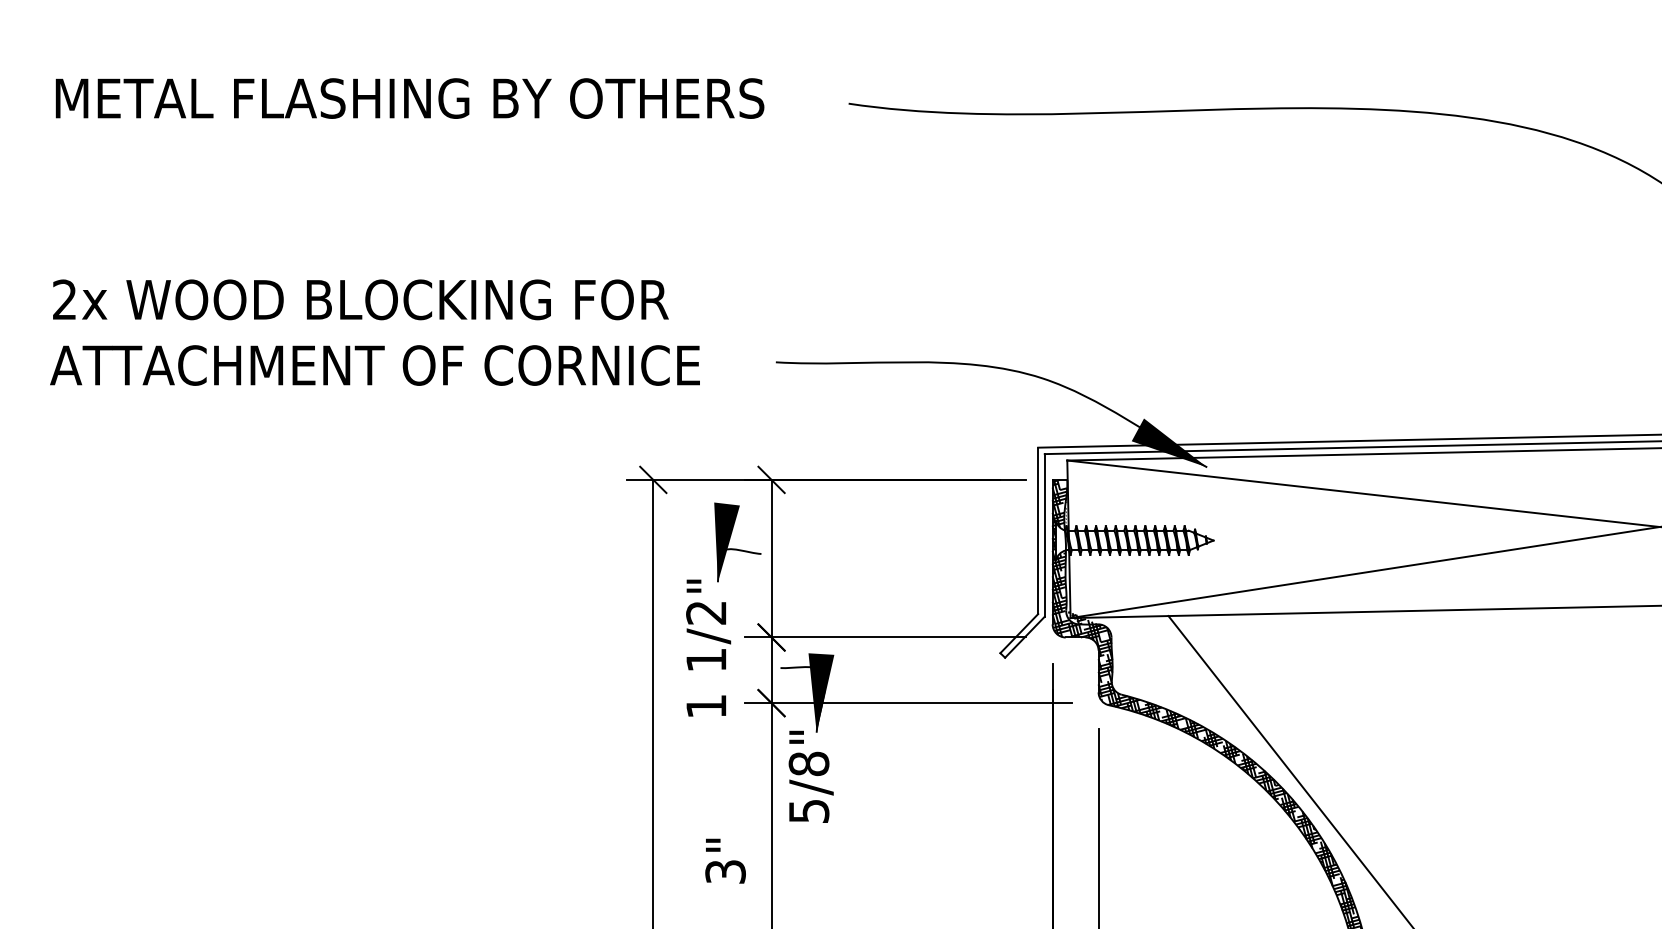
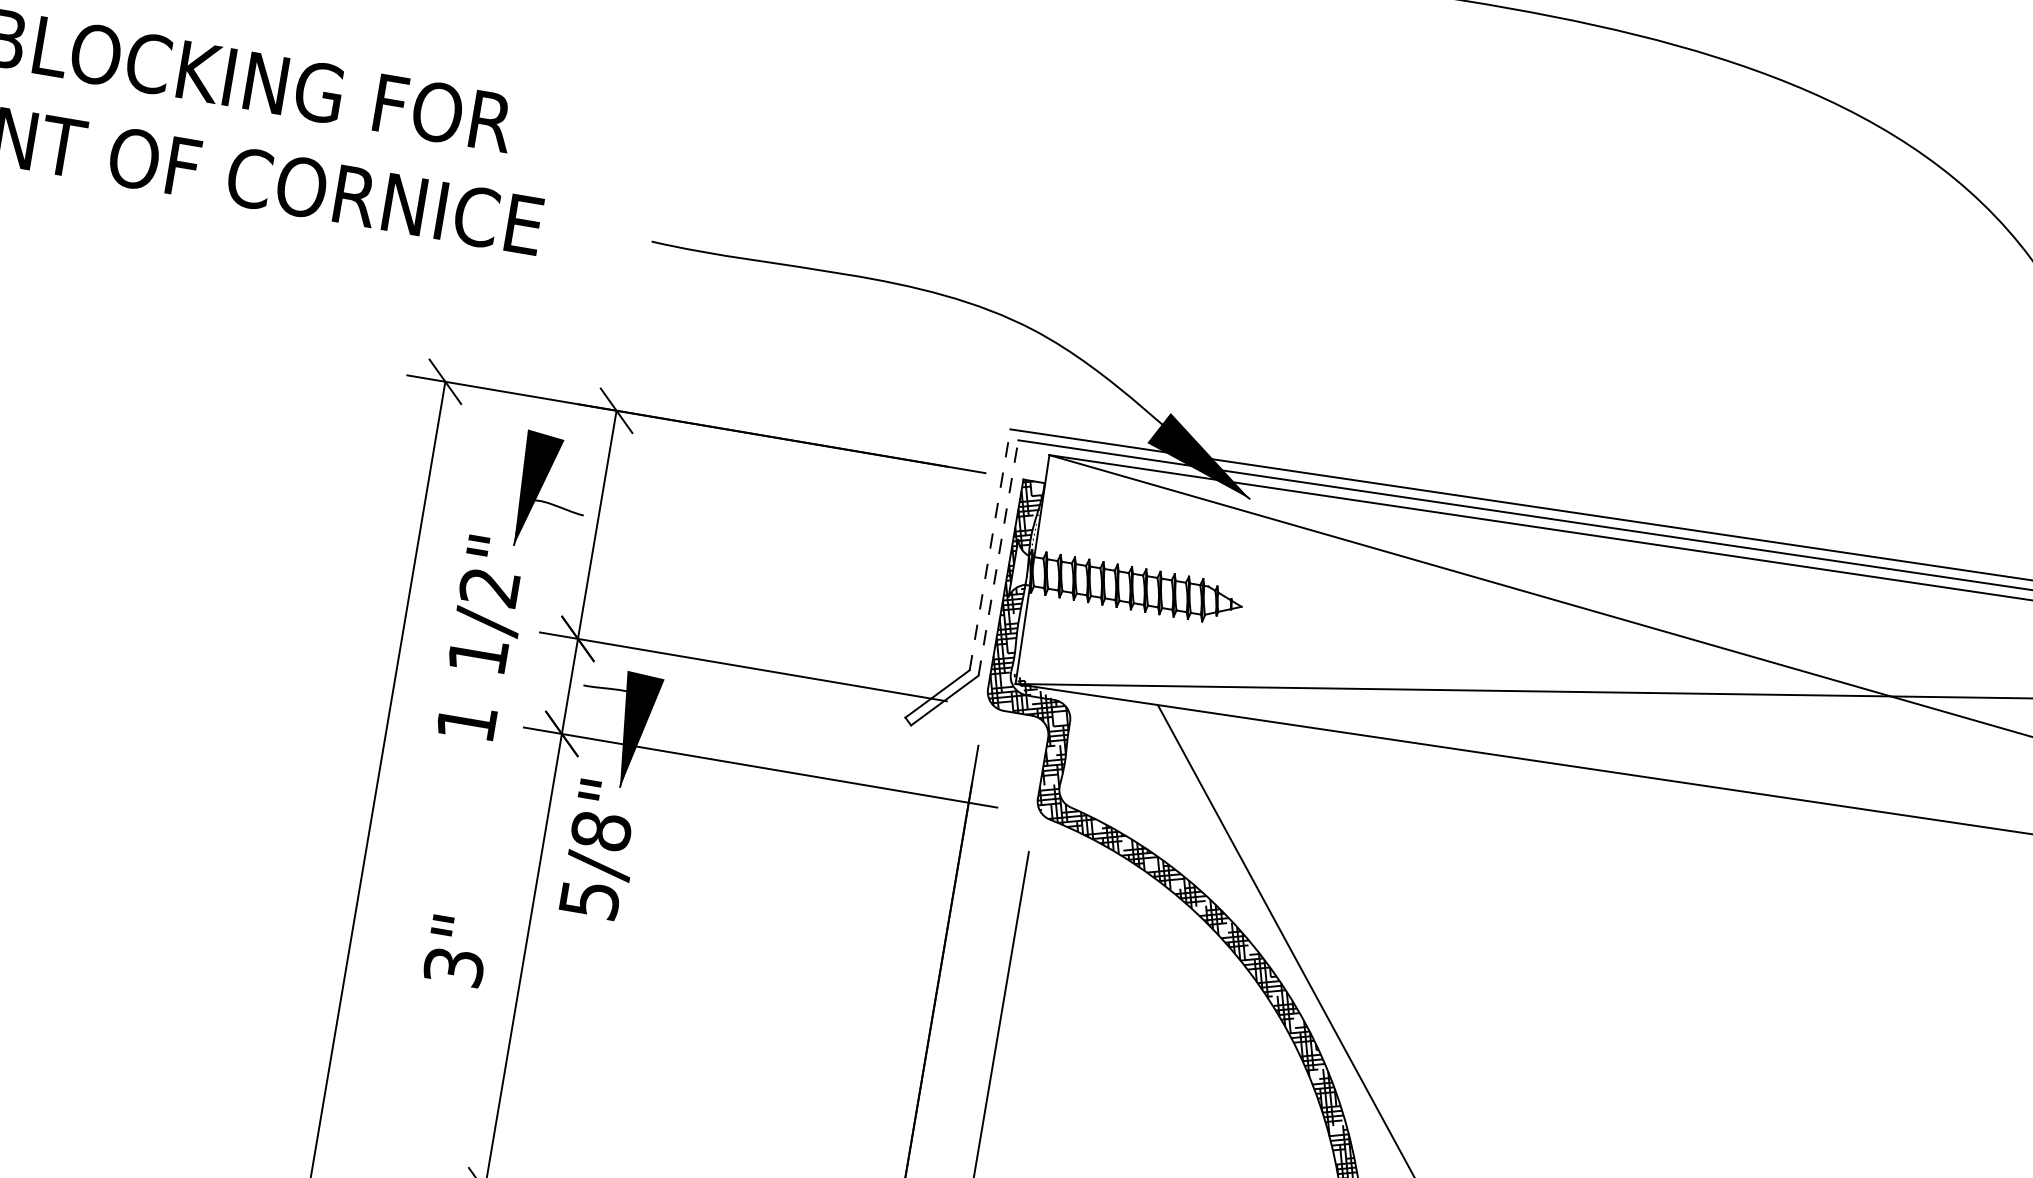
line: (1038, 530) -> (990, 549), solid -> dashed
line: (1044, 534) -> (998, 556), solid -> dashed

